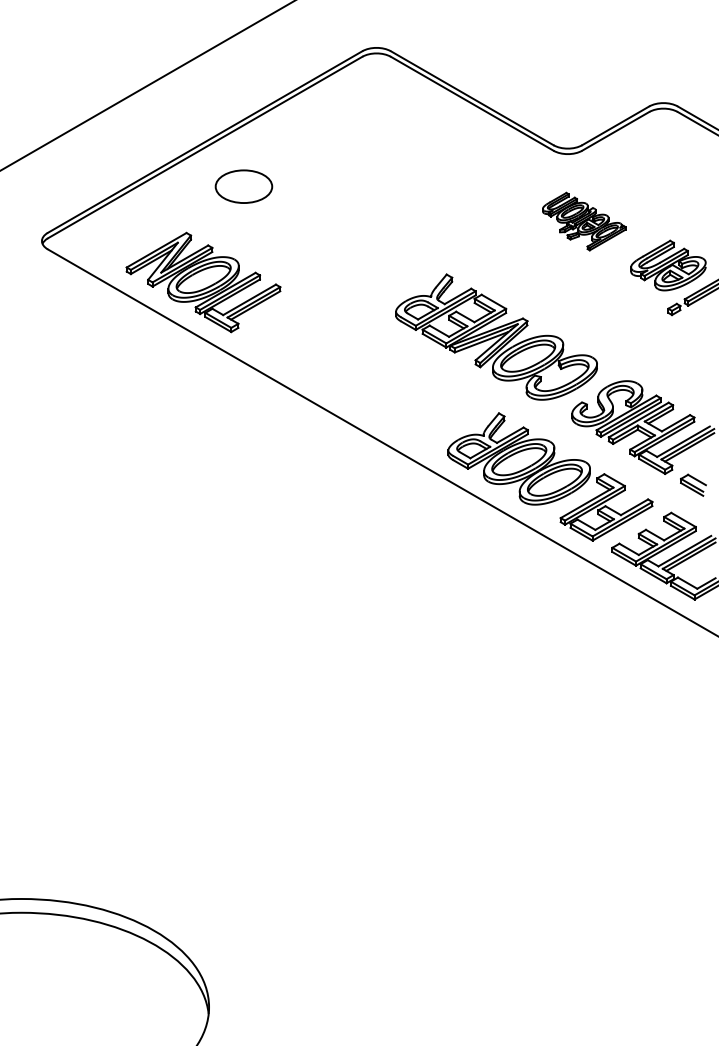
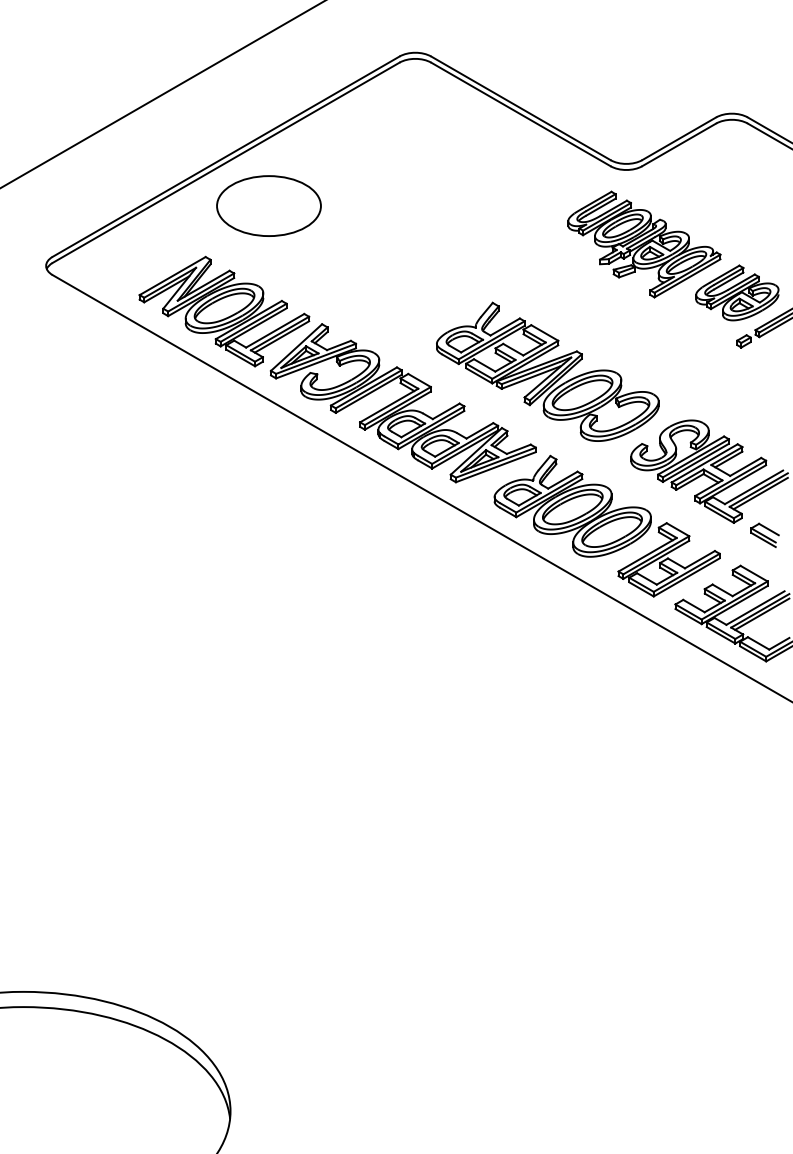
part: (243, 186) -> (268, 205), size x1.67
part: (584, 221) -> (644, 244), size x1.67
part: (365, 365) -> (403, 403), added

